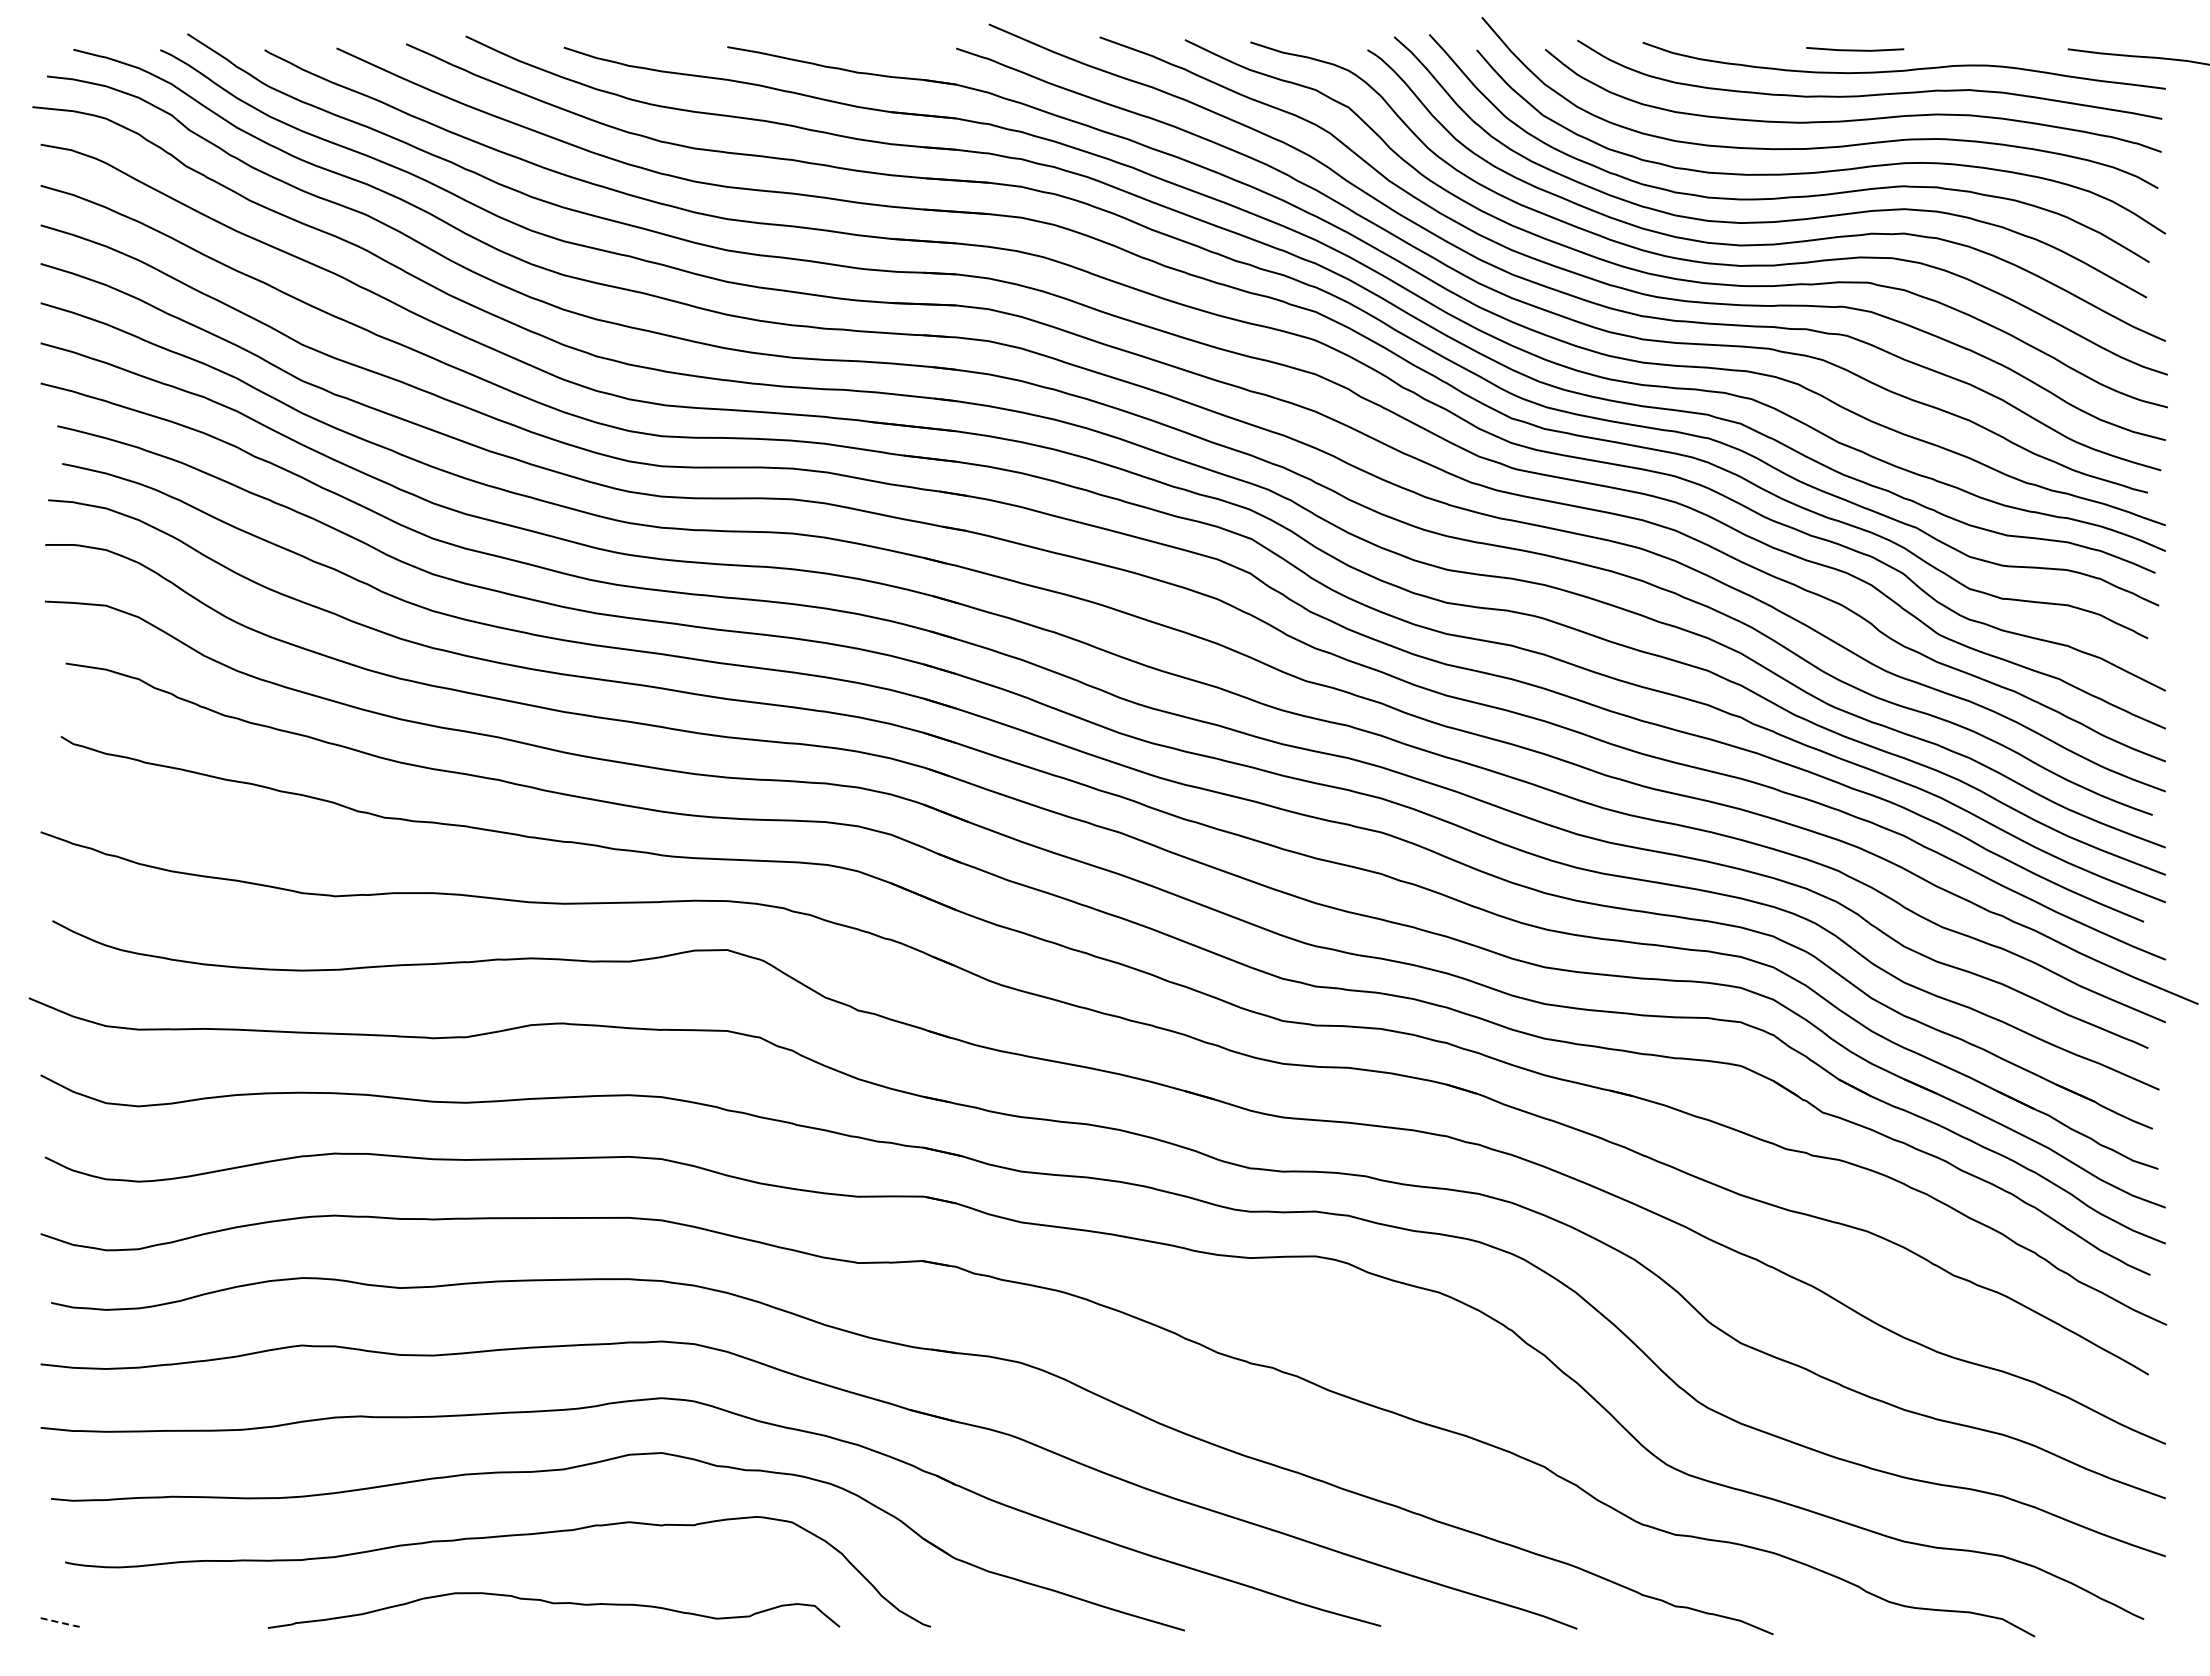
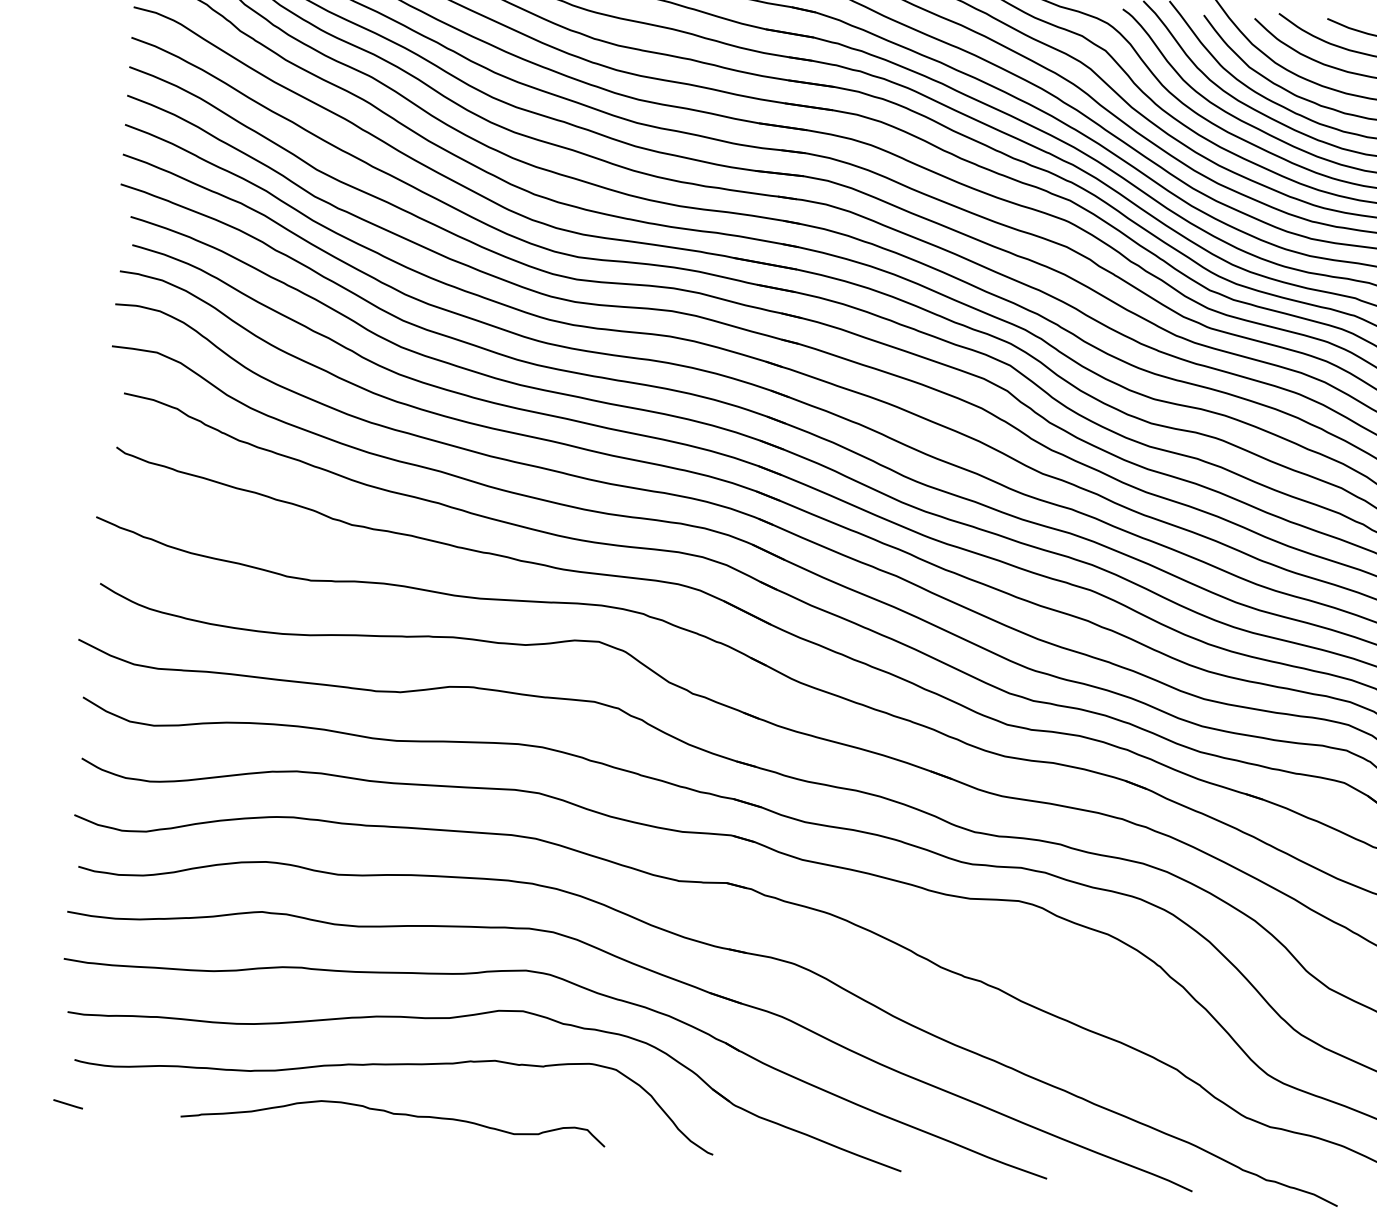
curve: (553, 1604) -> (393, 1114), moved
line: (61, 1622) -> (68, 1104), dashed -> solid

